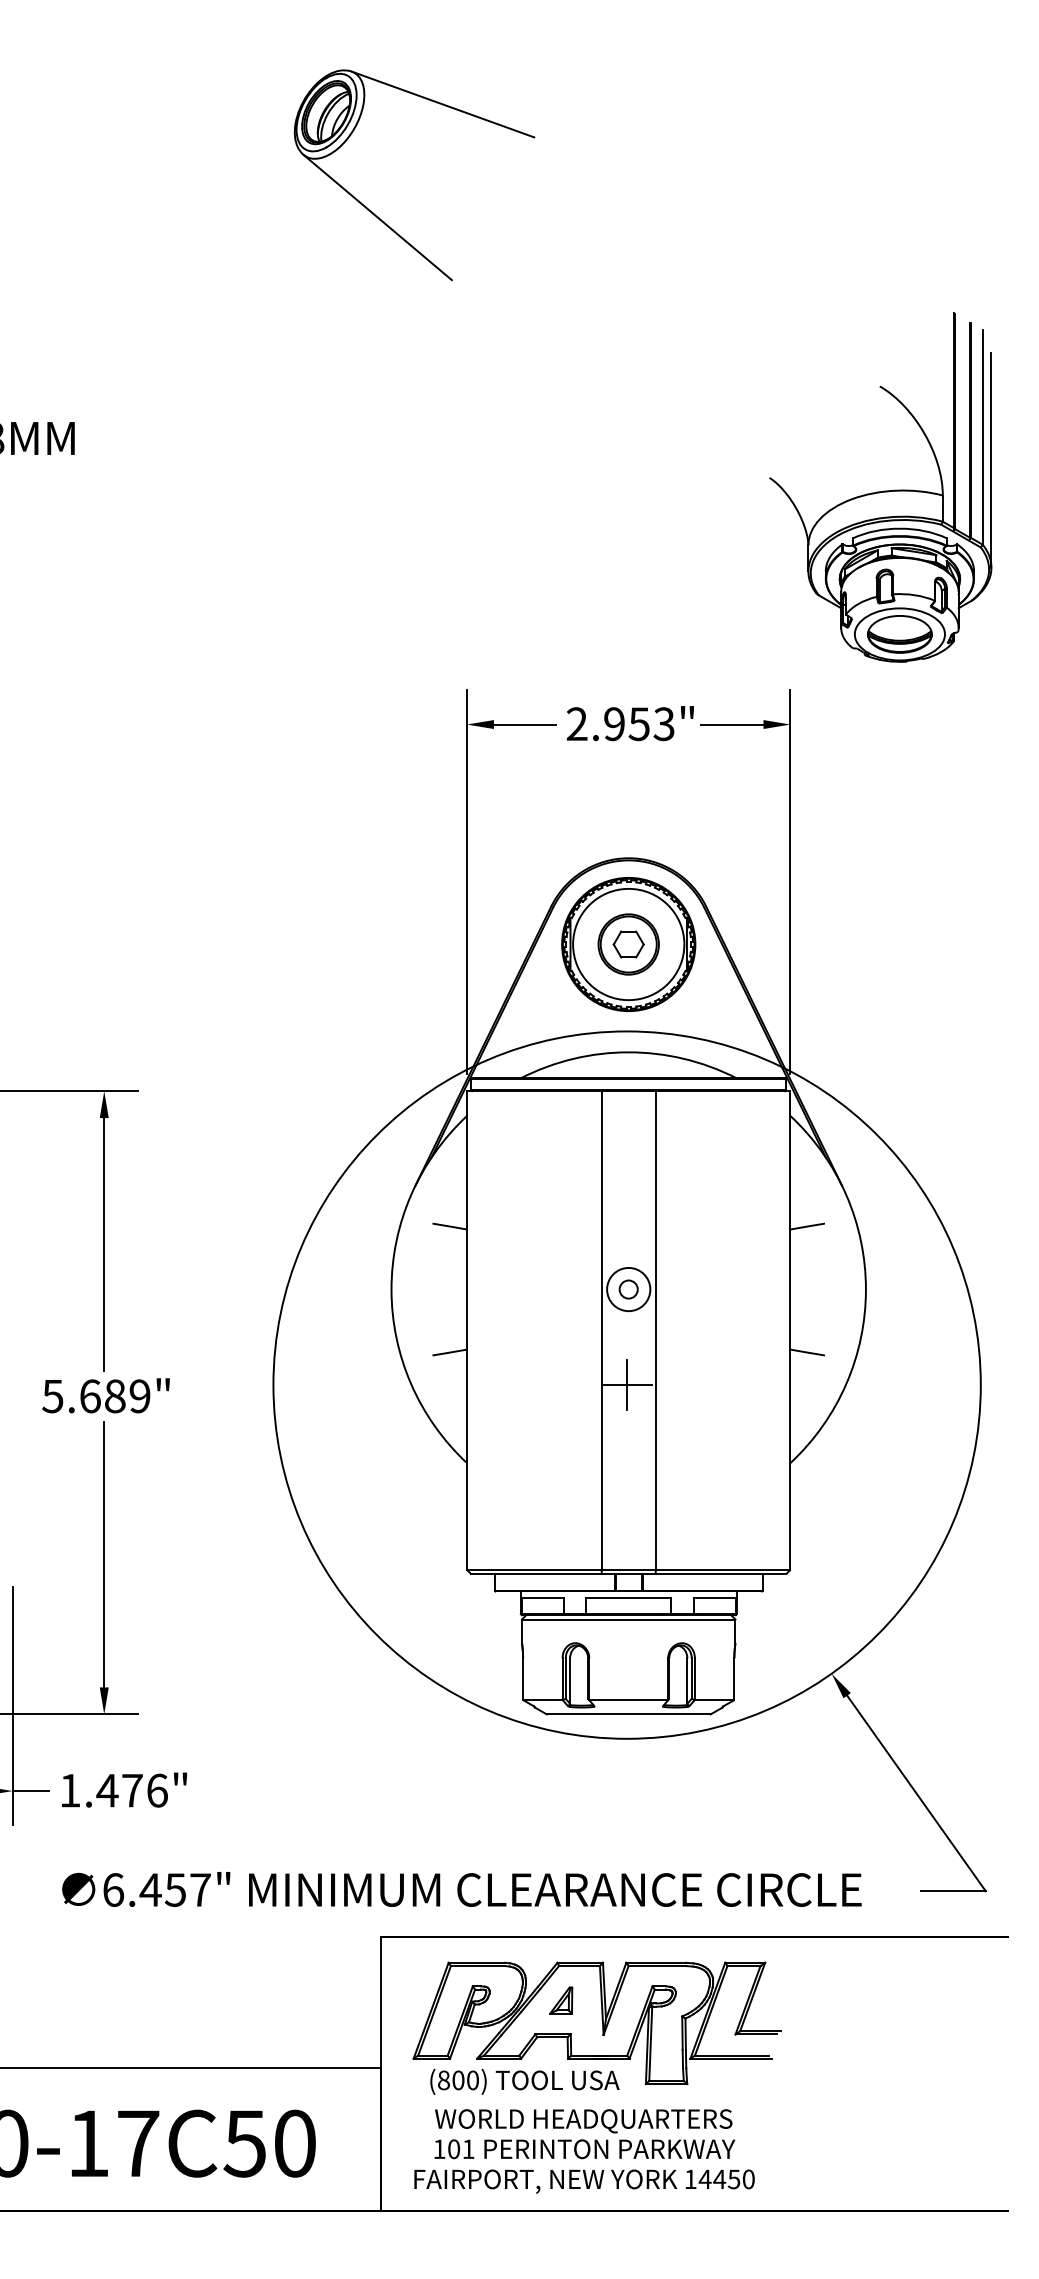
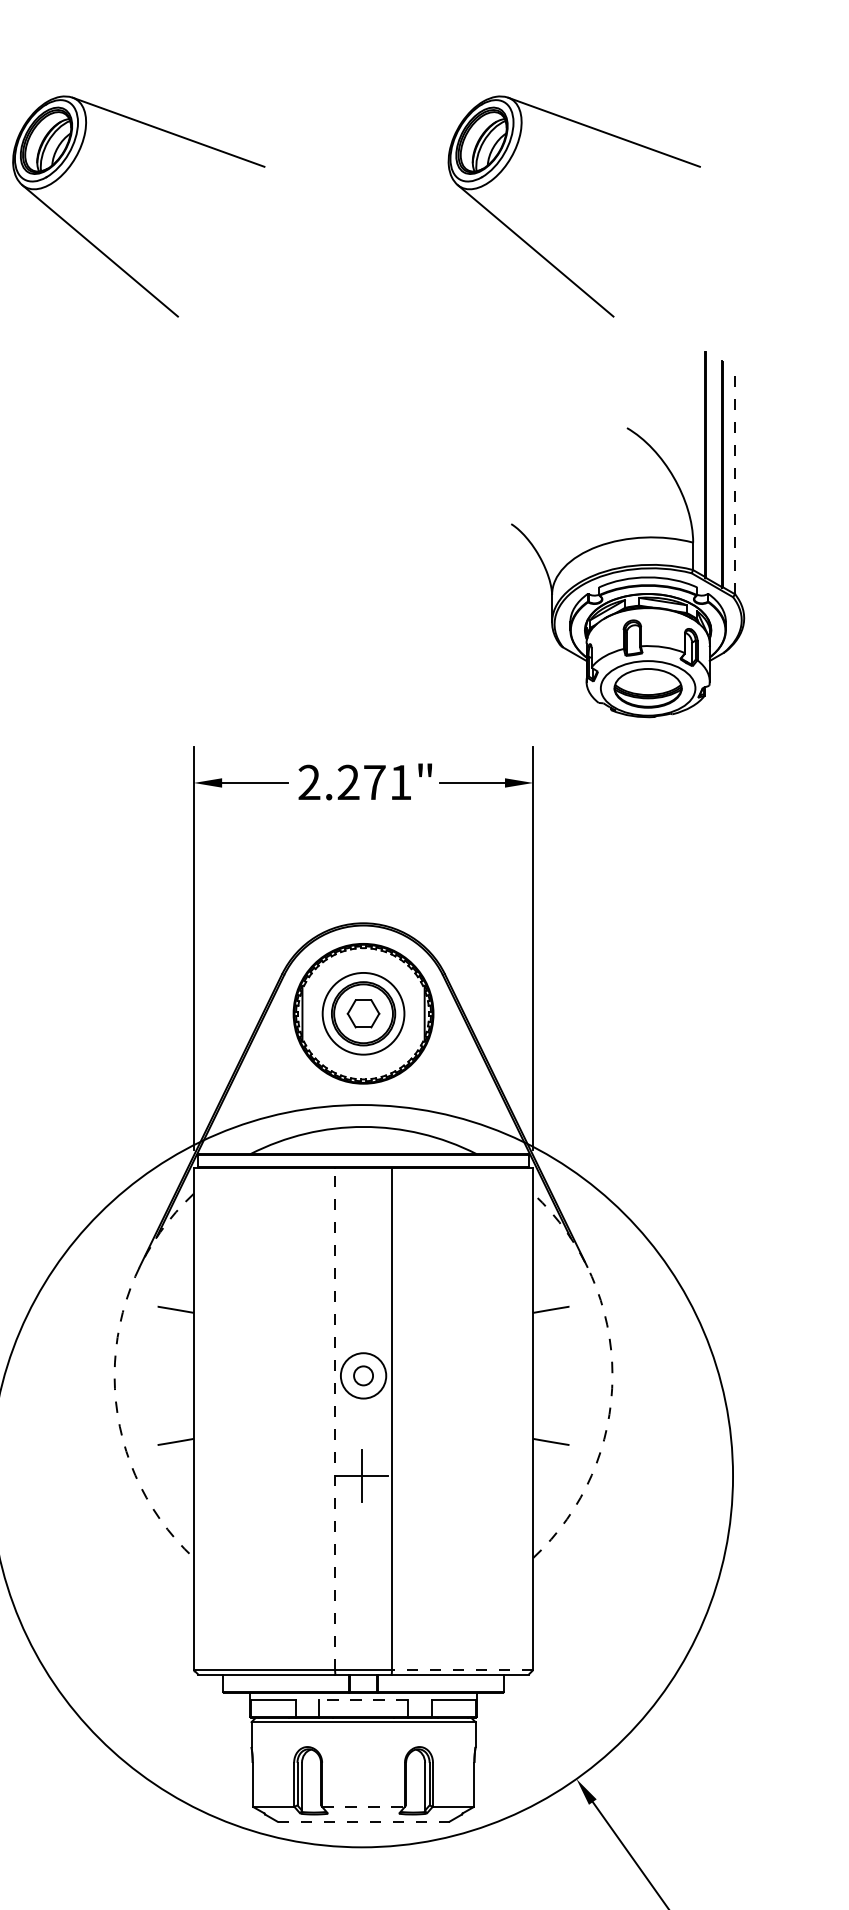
part: (793, 216) -> (536, 249), added
line: (982, 436) -> (734, 480), solid -> dashed
line: (991, 459) -> (744, 504), removed
text: (639, 724) -> (374, 782), 2.953" -> 2.271"
circle: (628, 944) -> (363, 1013), size x0.7
arc: (391, 1289) -> (114, 1375), solid -> dashed
arc: (865, 1289) -> (612, 1375), solid -> dashed
line: (601, 1330) -> (334, 1418), solid -> dashed
line: (722, 1569) -> (461, 1669), solid -> dashed
line: (628, 1597) -> (363, 1699), solid -> dashed
line: (629, 1700) -> (364, 1807), solid -> dashed
line: (628, 1714) -> (363, 1821), solid -> dashed

